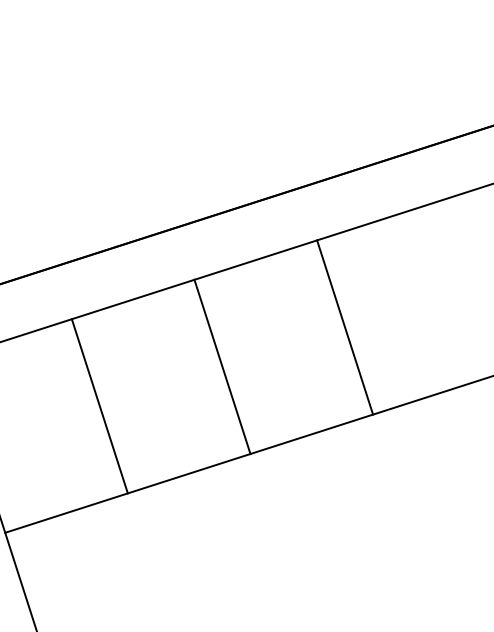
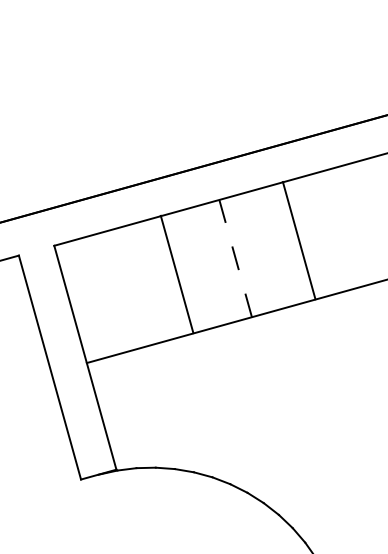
line: (344, 327) -> (298, 240), moved
line: (222, 366) -> (235, 258), solid -> dashed
line: (98, 406) -> (176, 274), moved

